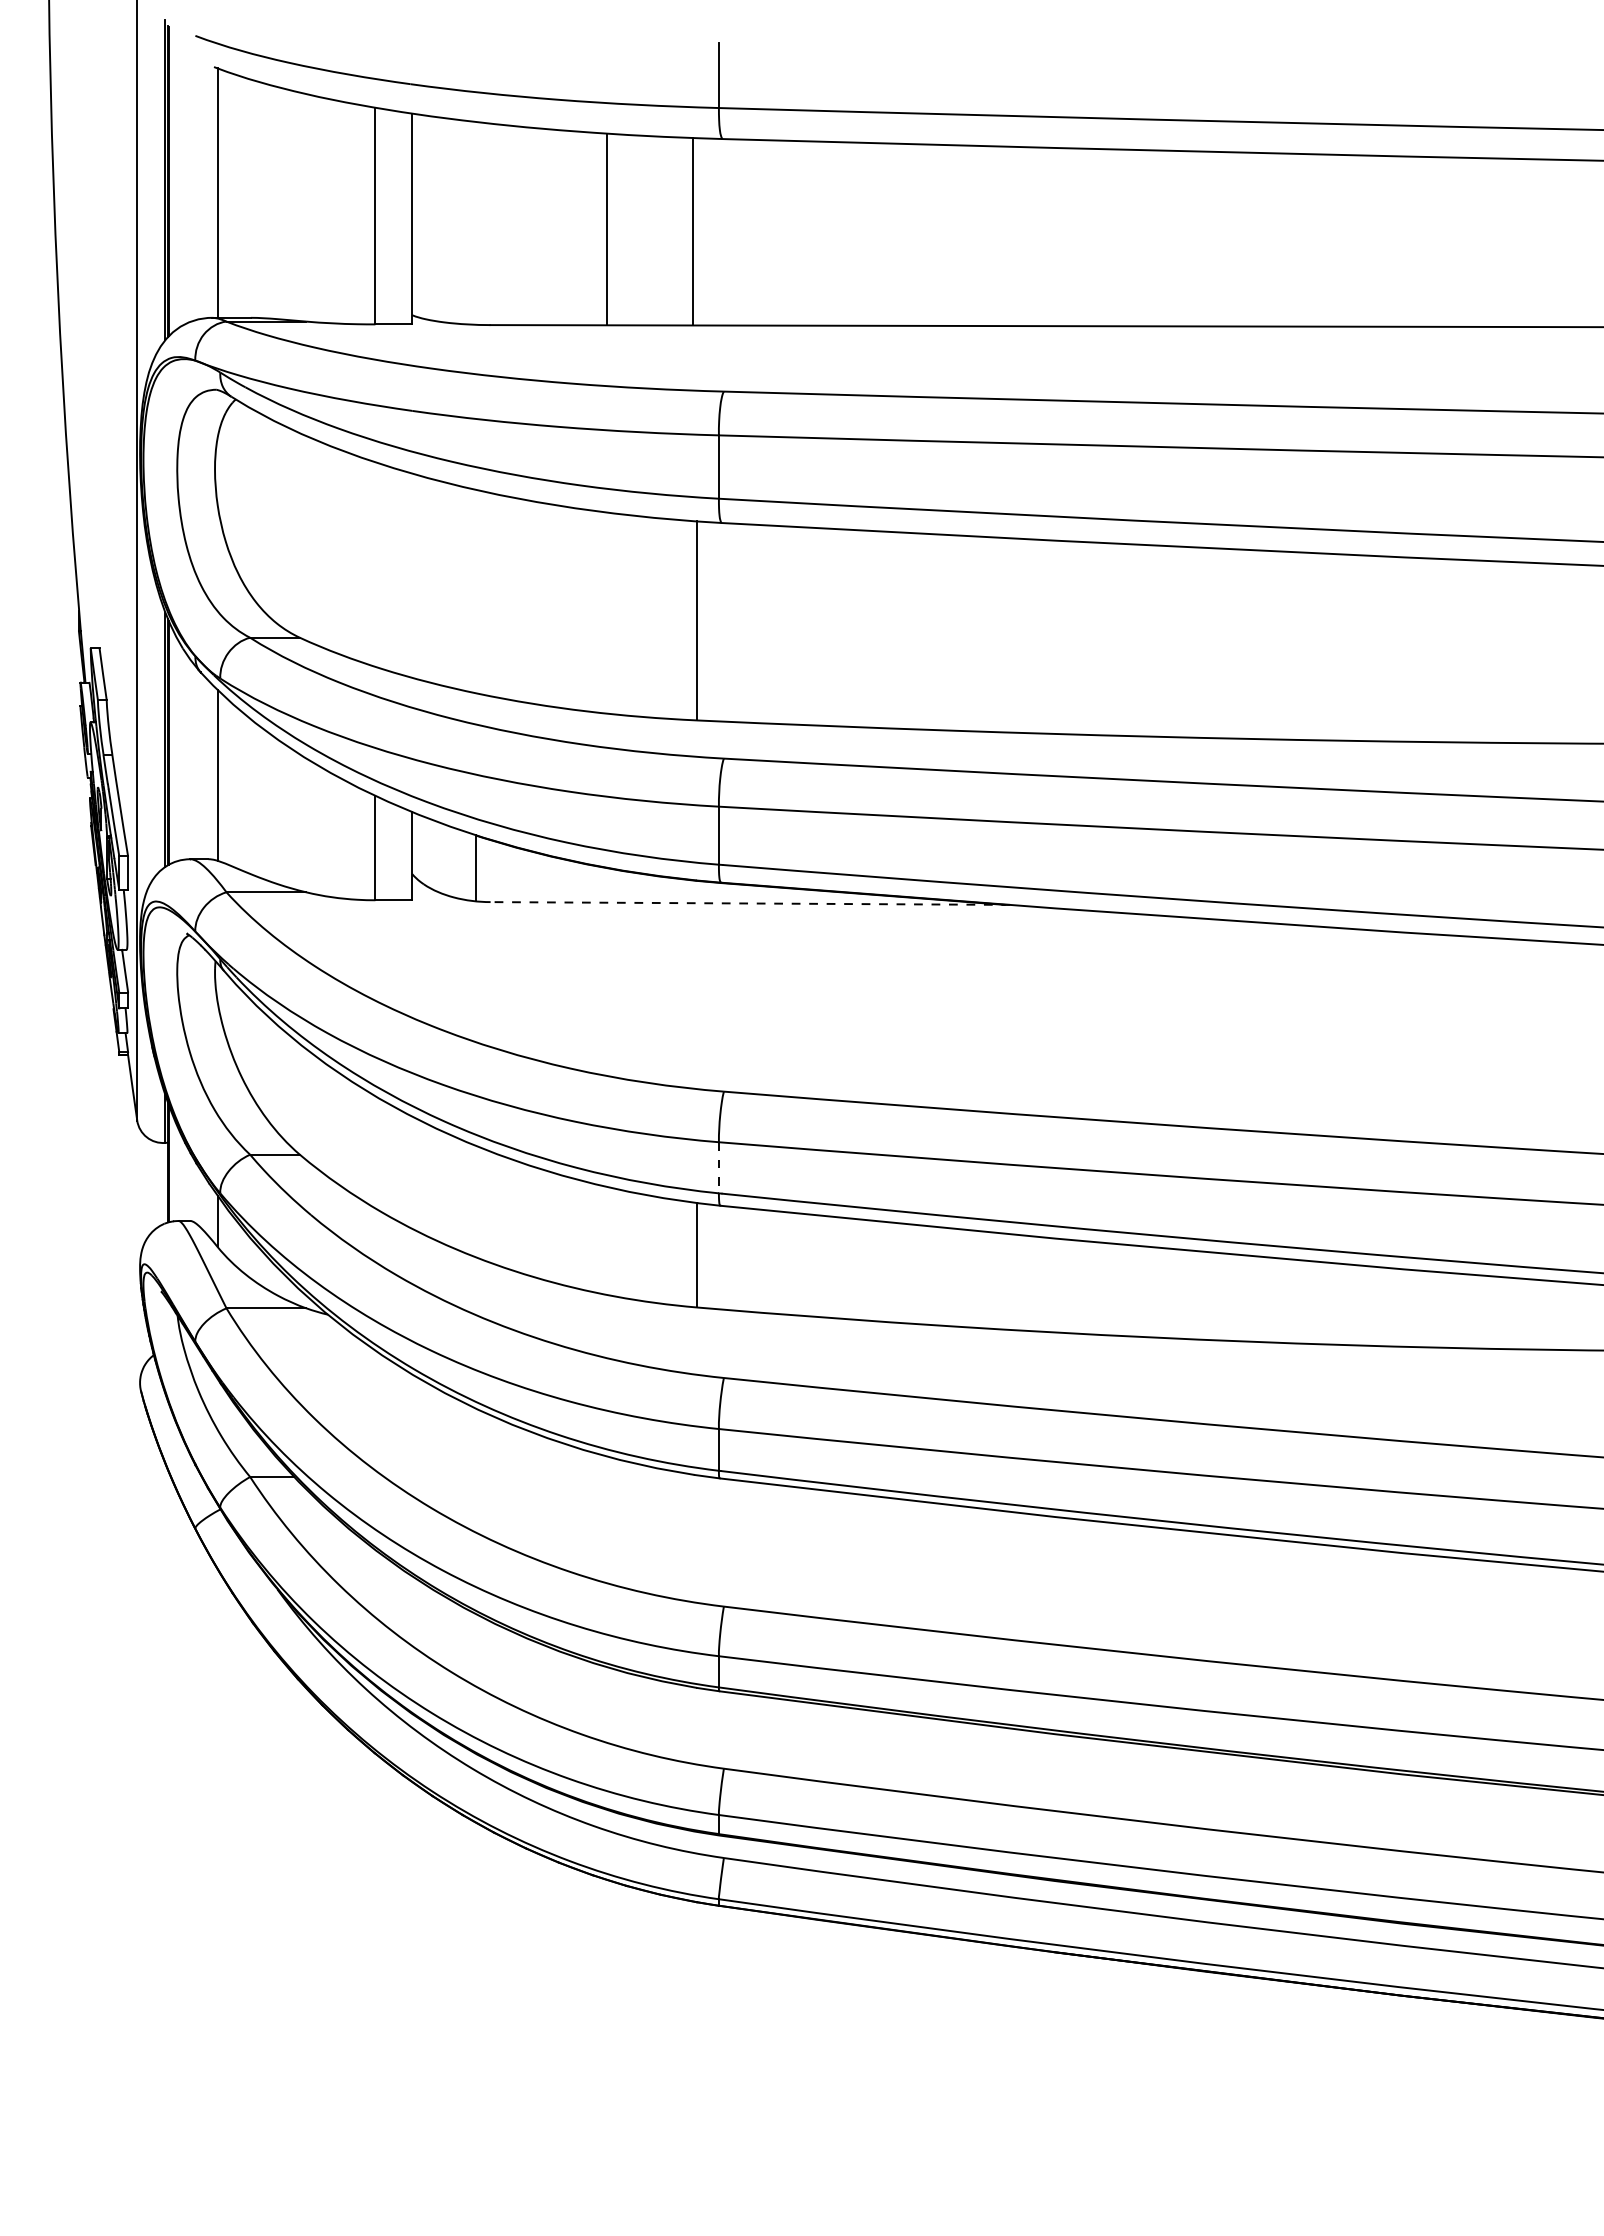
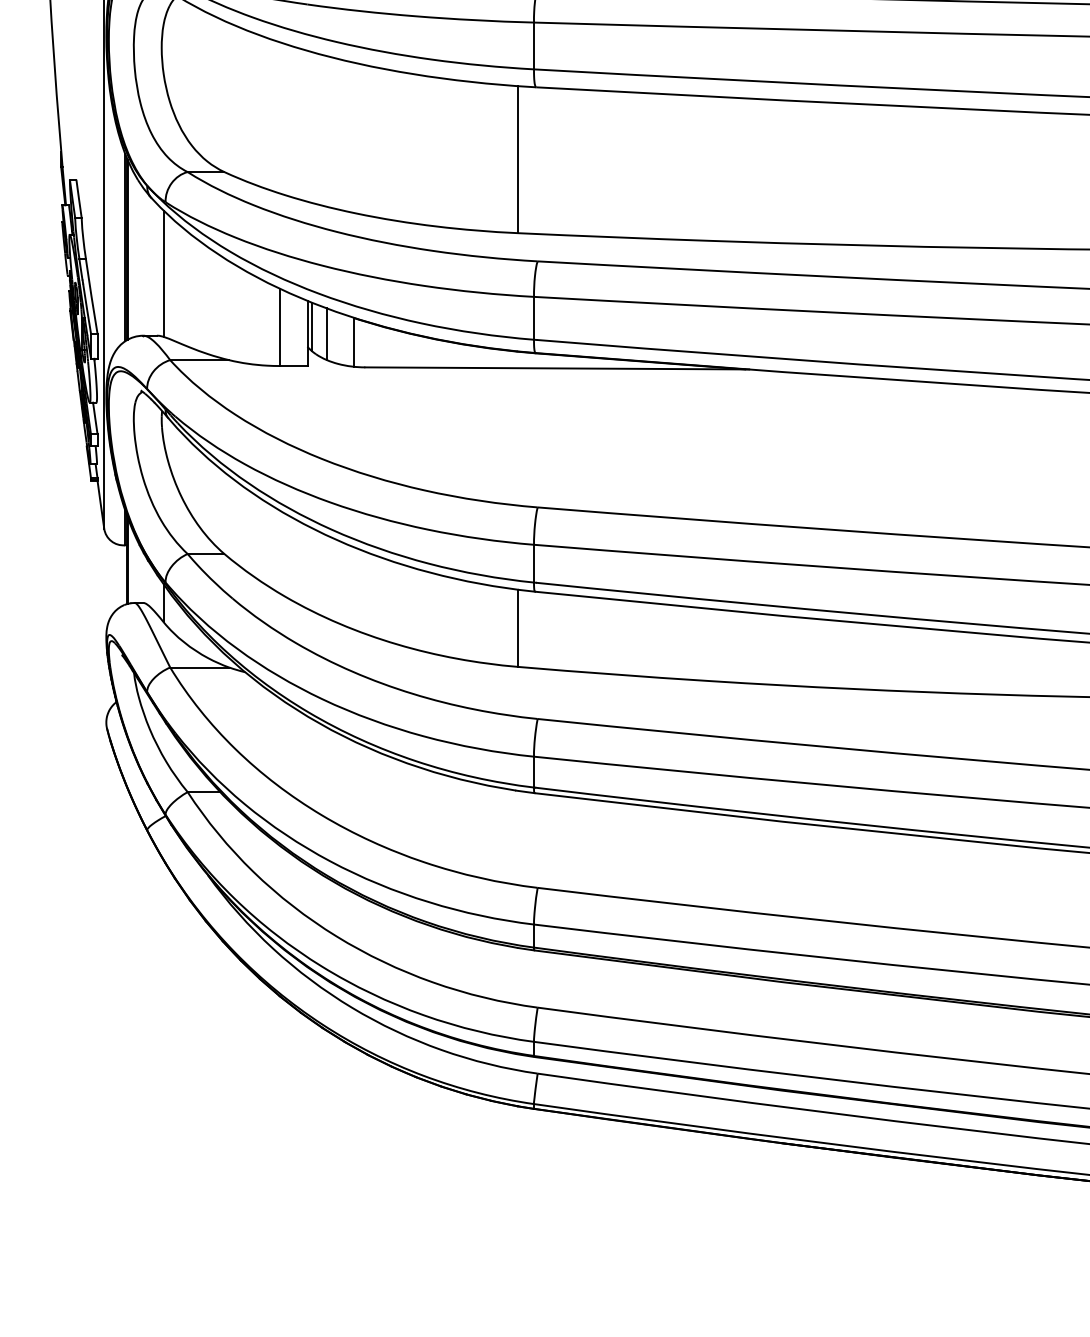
line: (418, 847) -> (312, 327), added
line: (438, 857) -> (326, 334), added
line: (750, 903) -> (557, 368), dashed -> solid
line: (718, 1167) -> (533, 563), dashed -> solid

